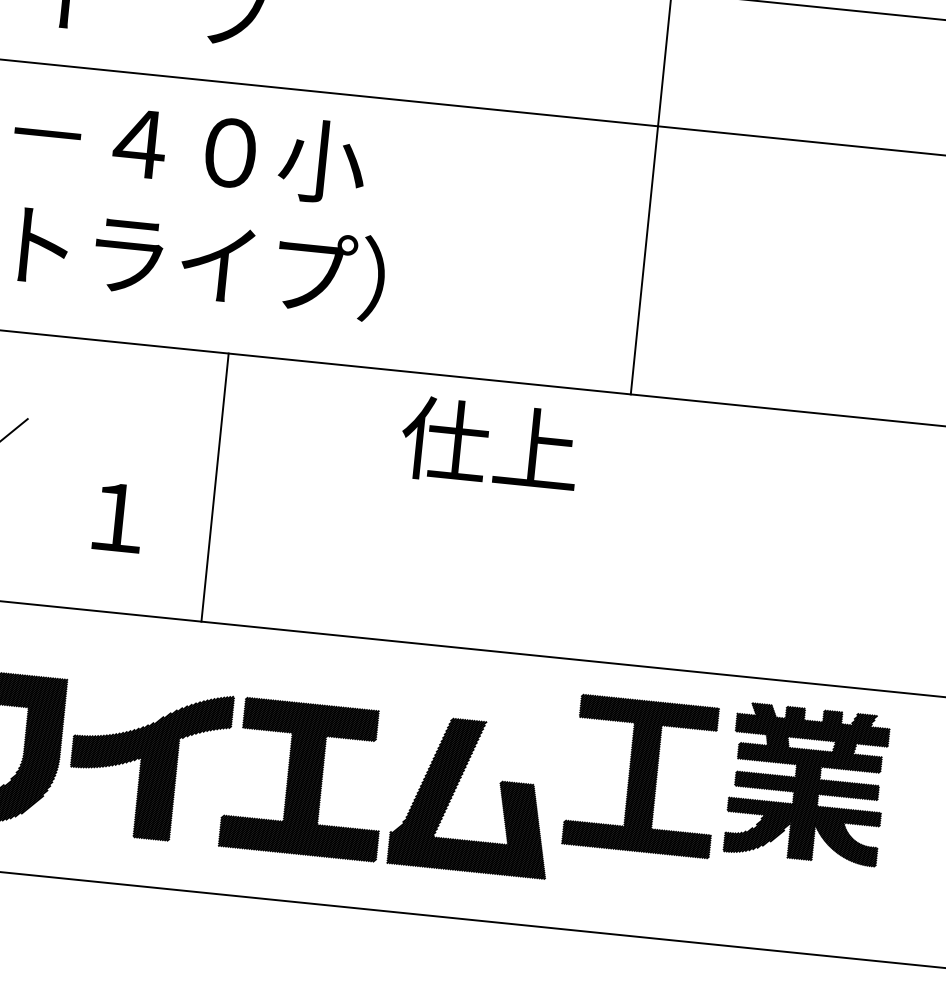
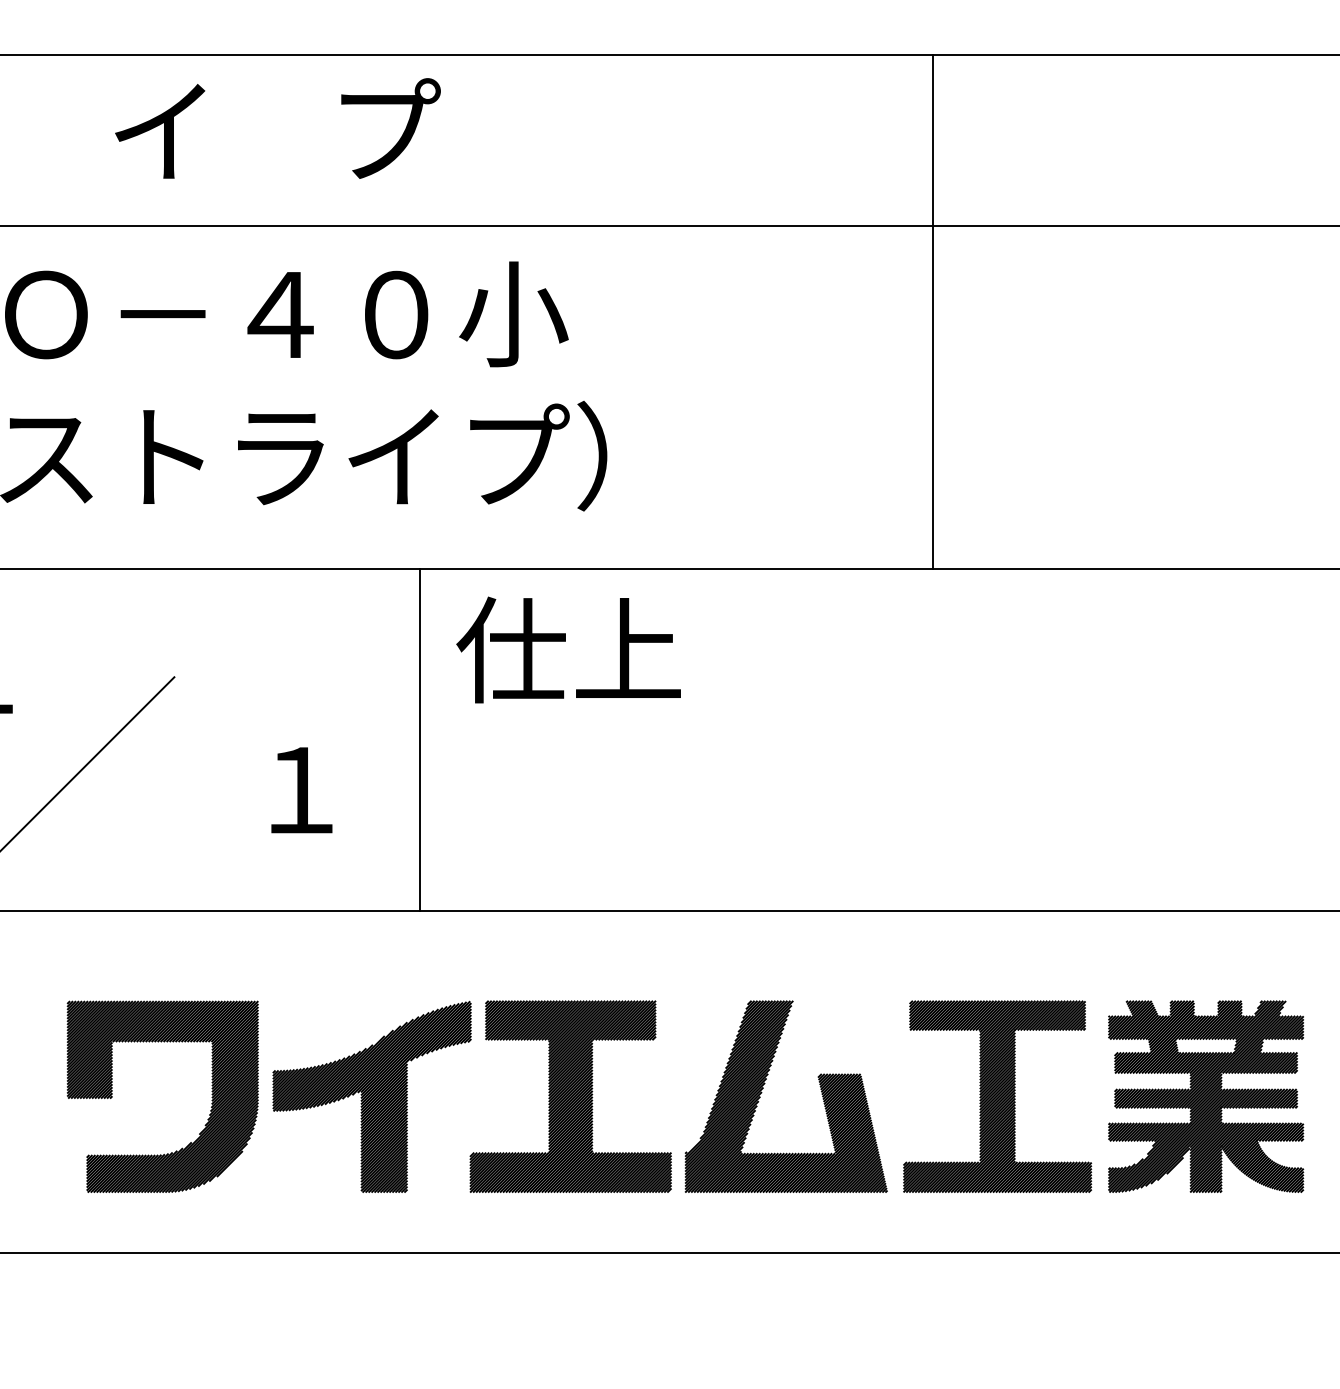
text: (489, 444) -> (568, 649), moved
part: (642, 776) -> (997, 1096), moved
part: (807, 784) -> (1206, 1096), moved

